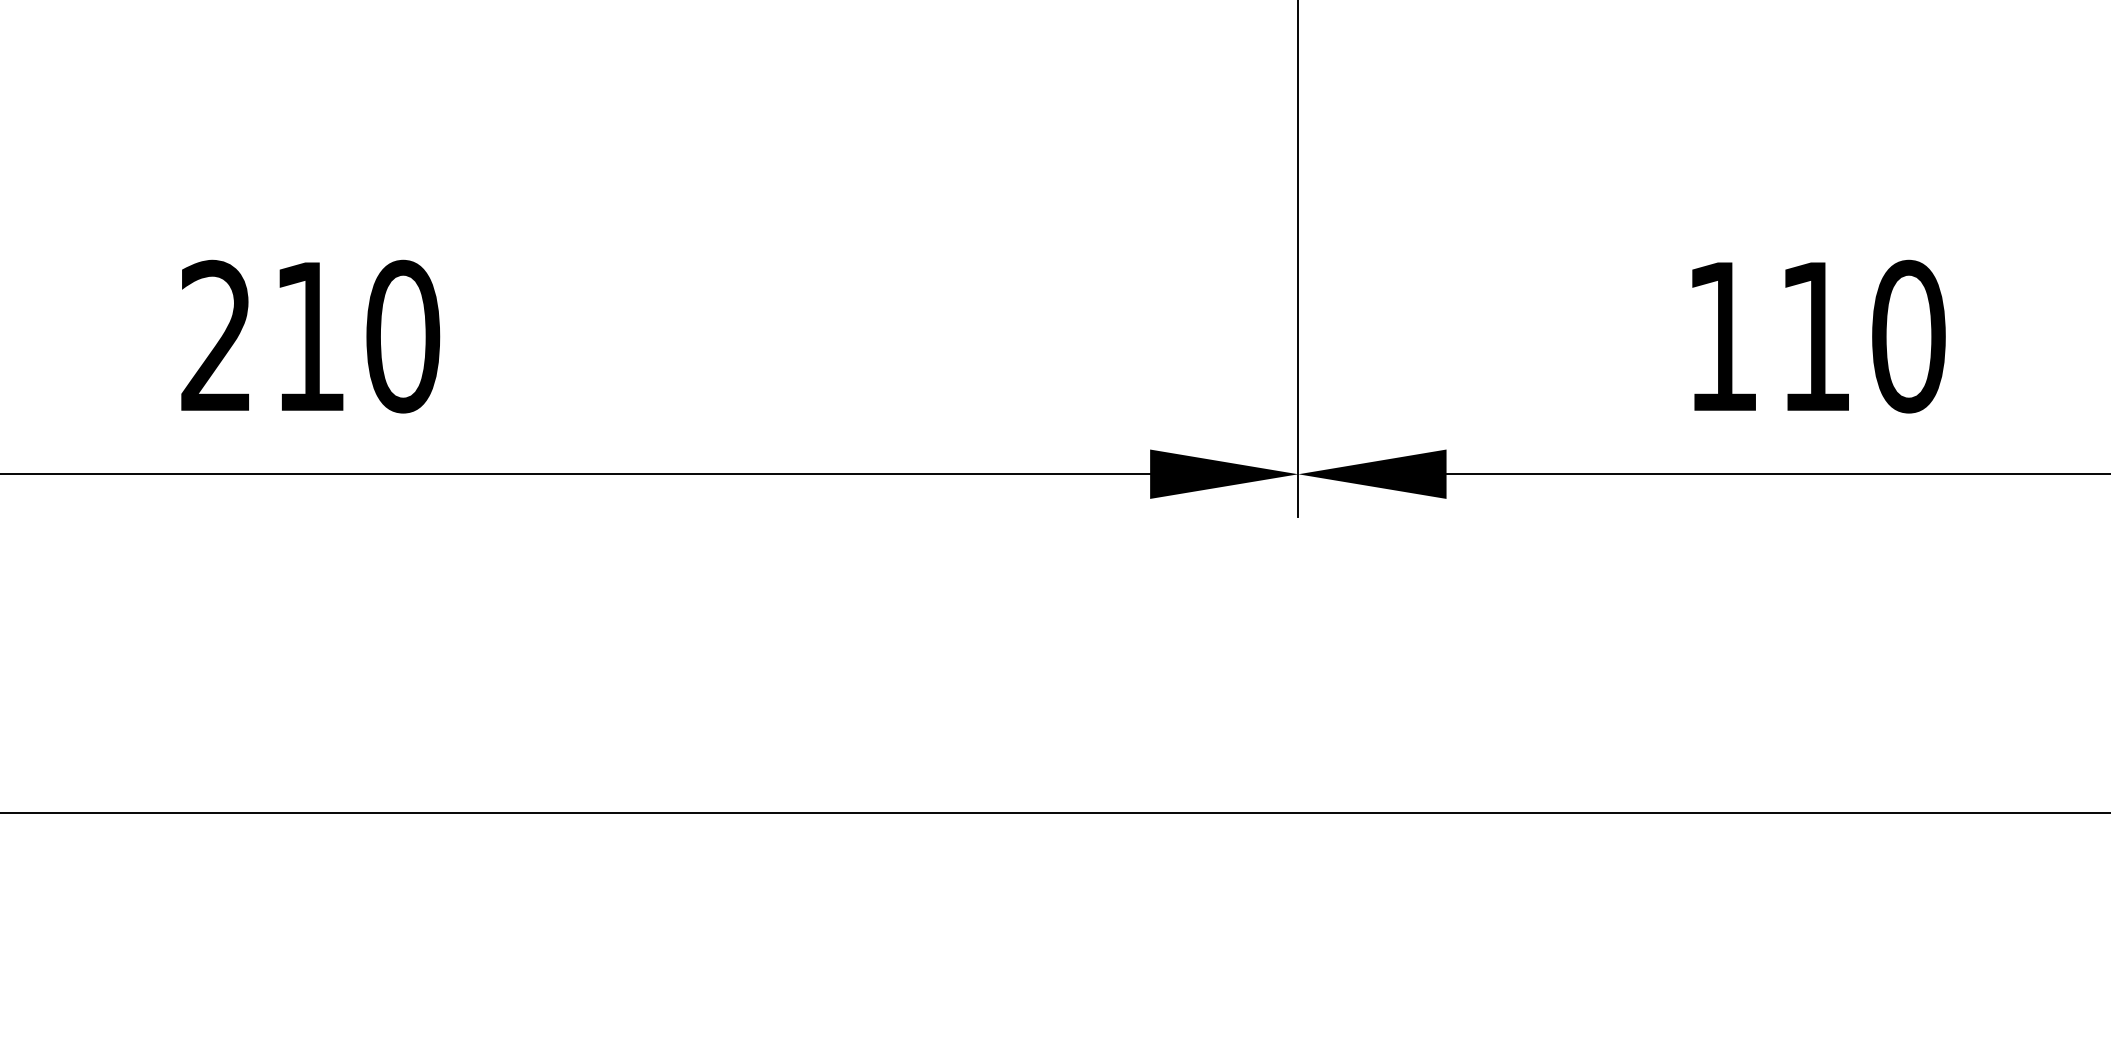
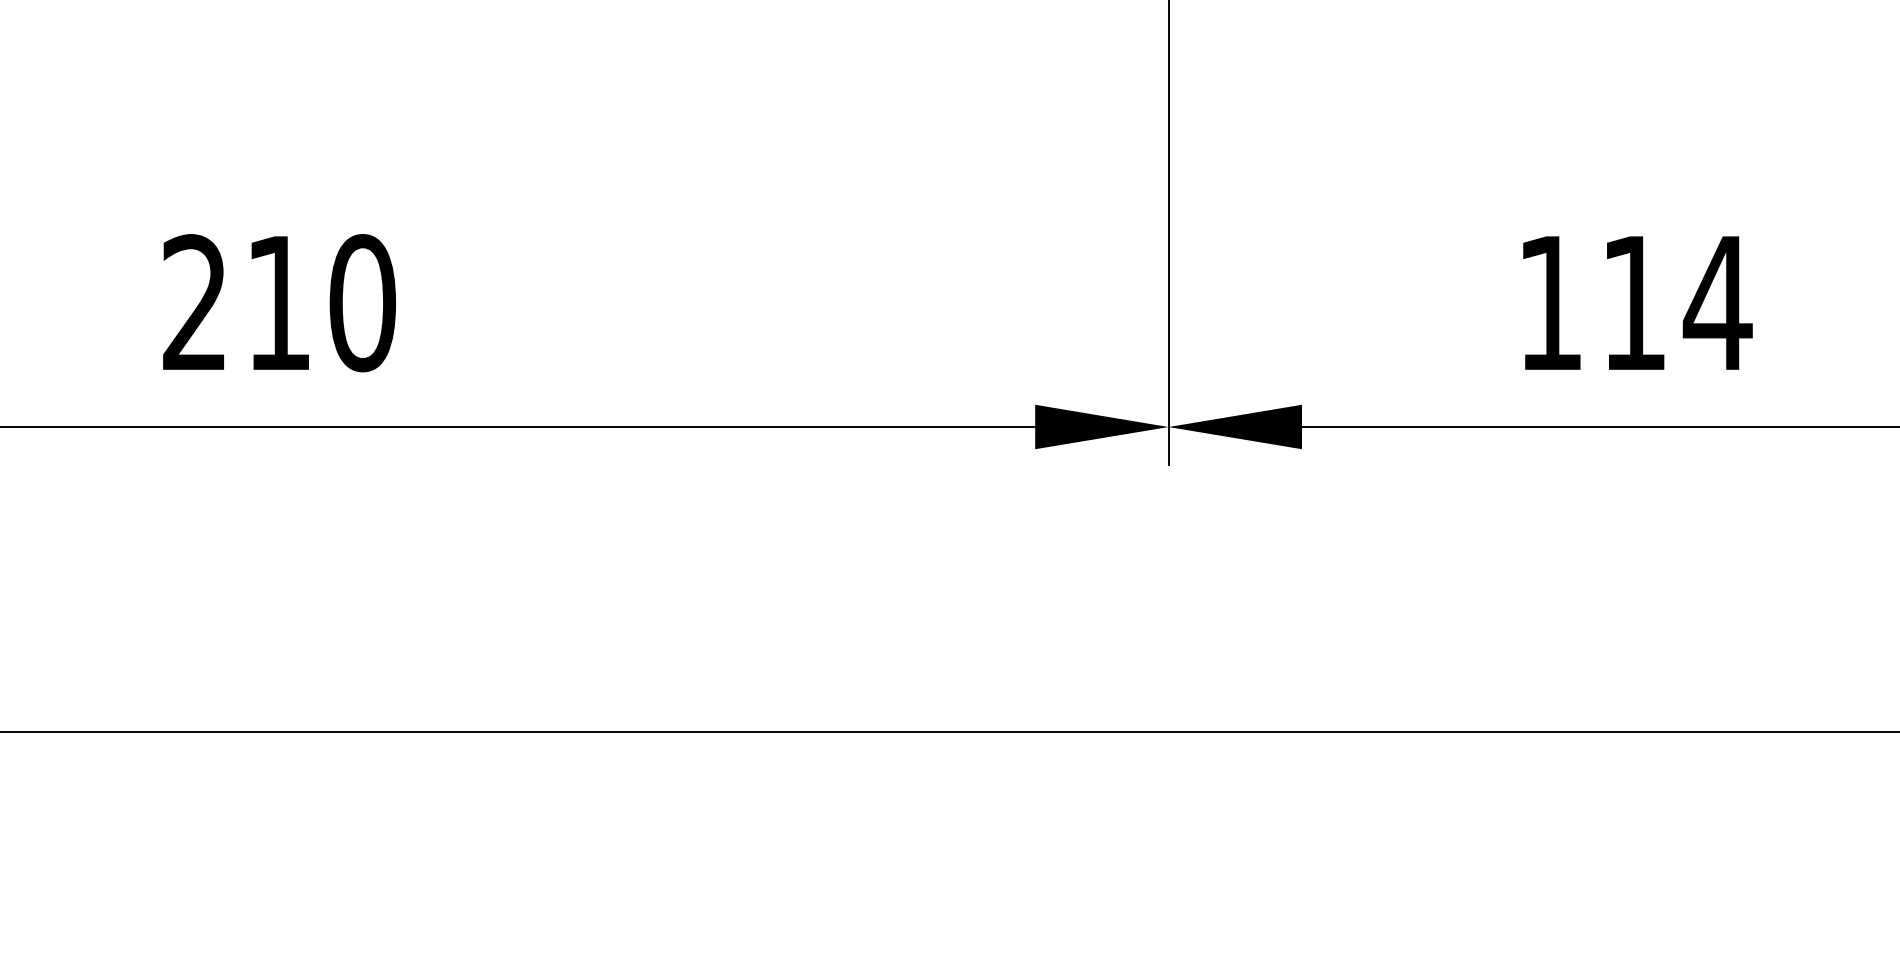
text: (1908, 337) -> (1717, 303), 110 -> 114

